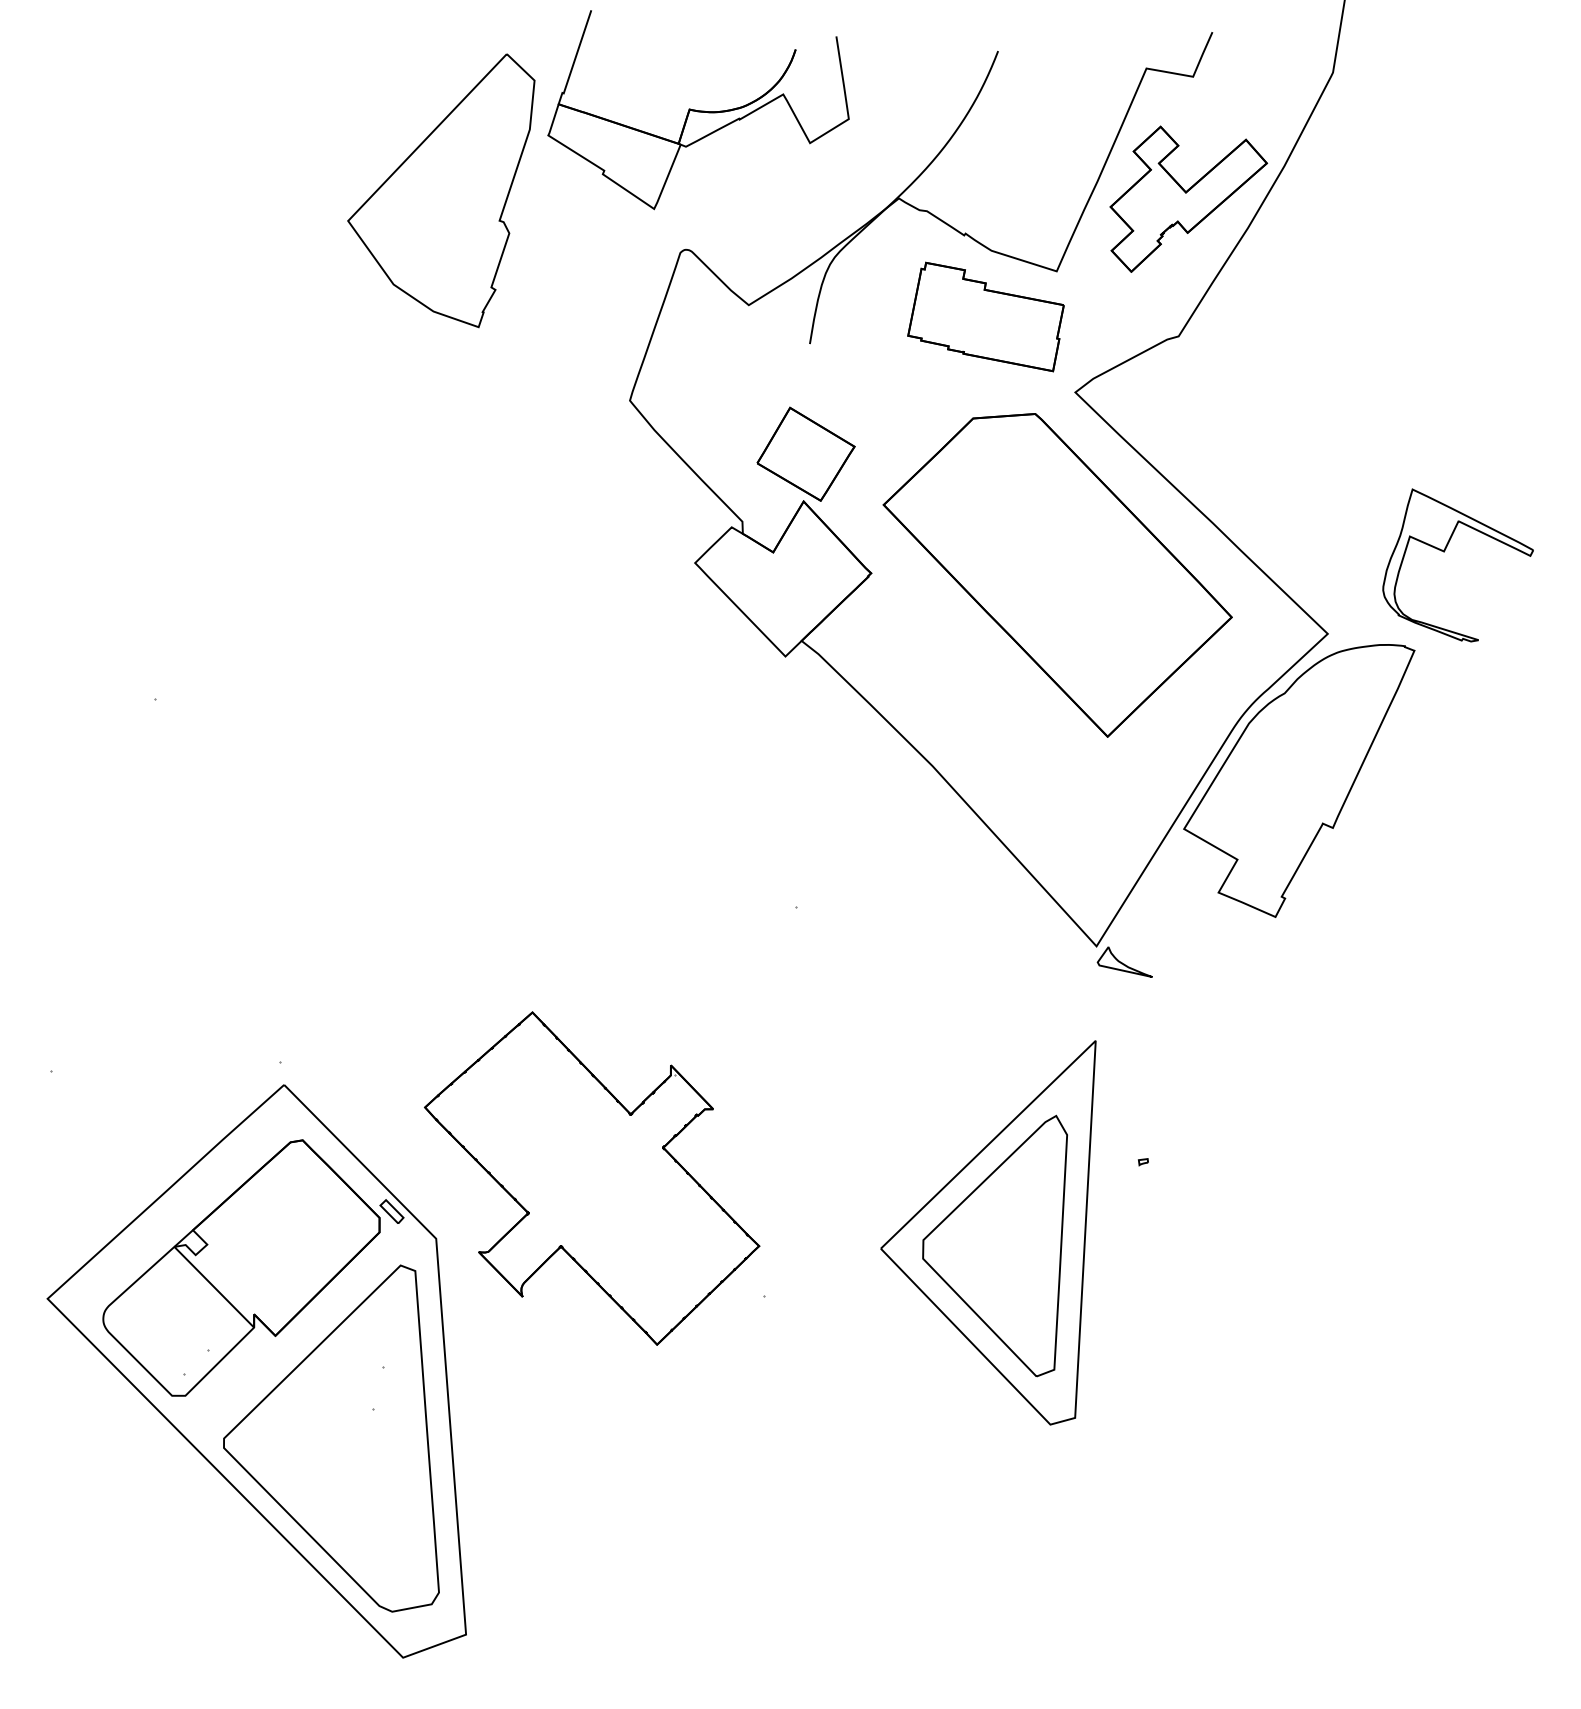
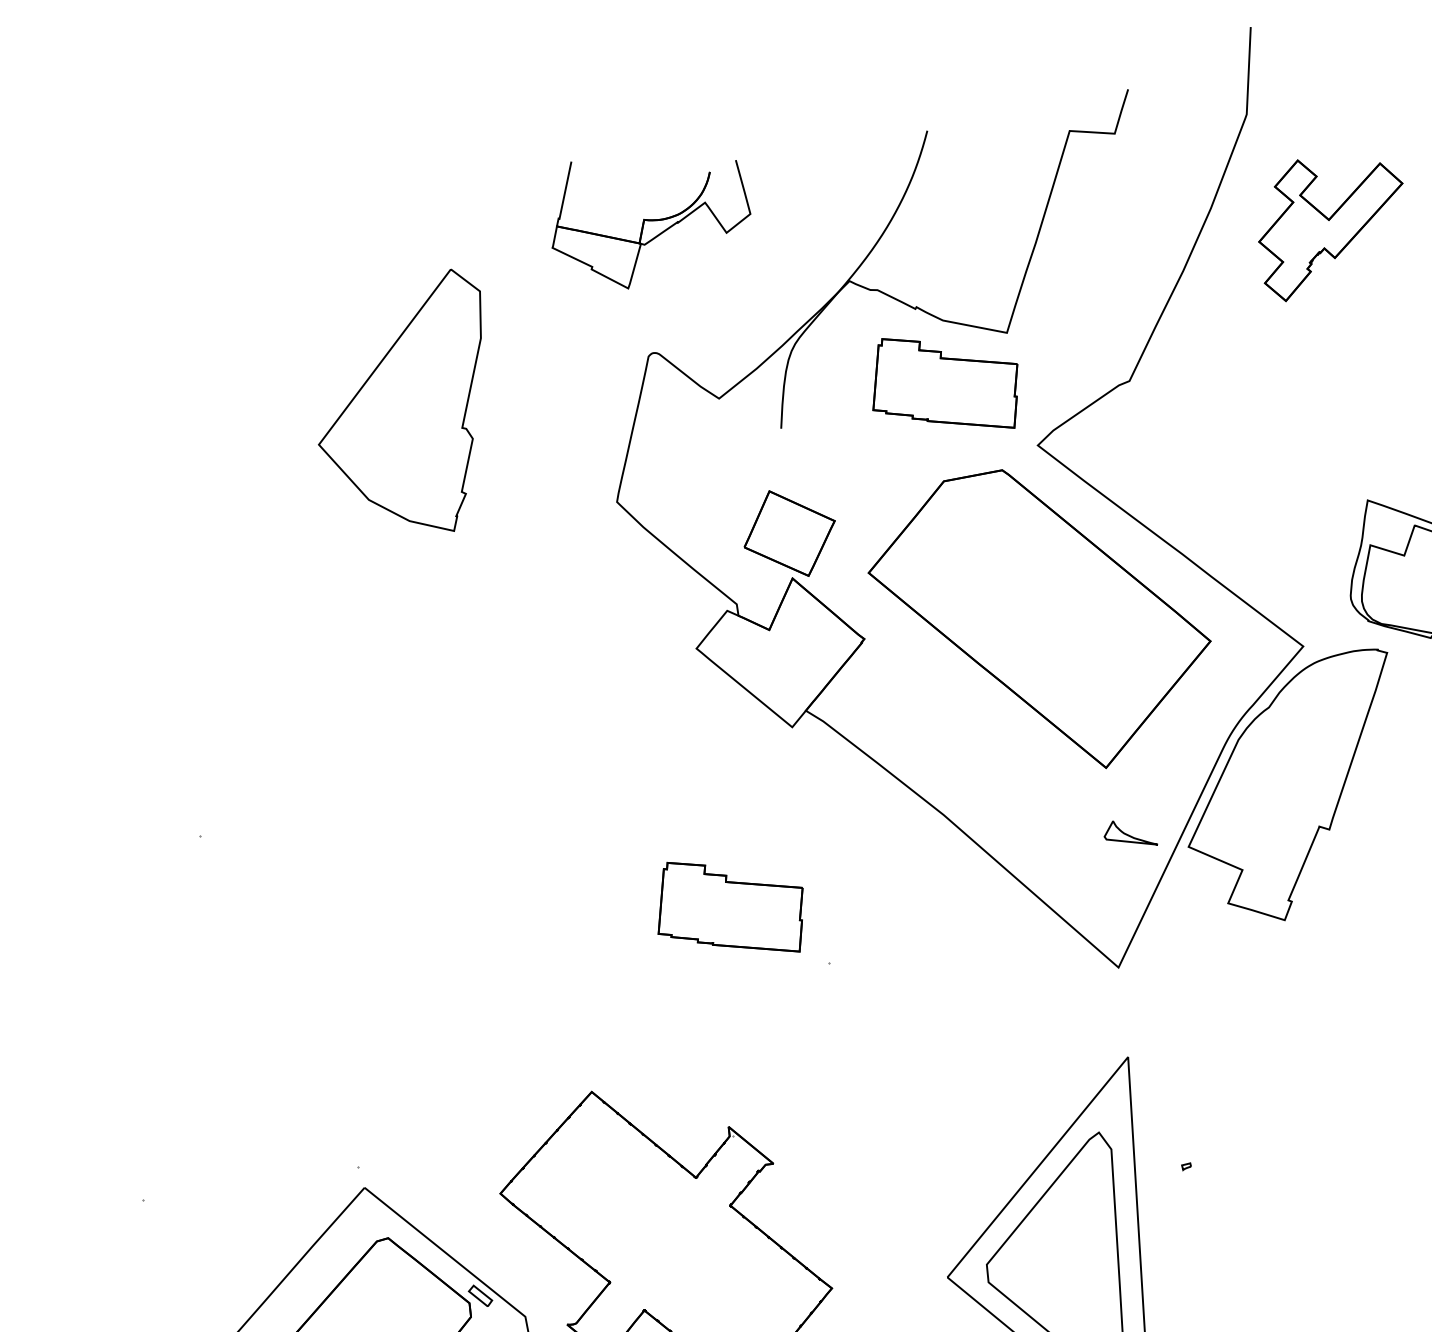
part: (698, 110) -> (650, 219), size x0.7
part: (441, 190) -> (403, 405), moved
part: (1188, 198) -> (1331, 225), moved
part: (698, 836) -> (729, 907), added
part: (1124, 961) -> (1129, 833), moved

